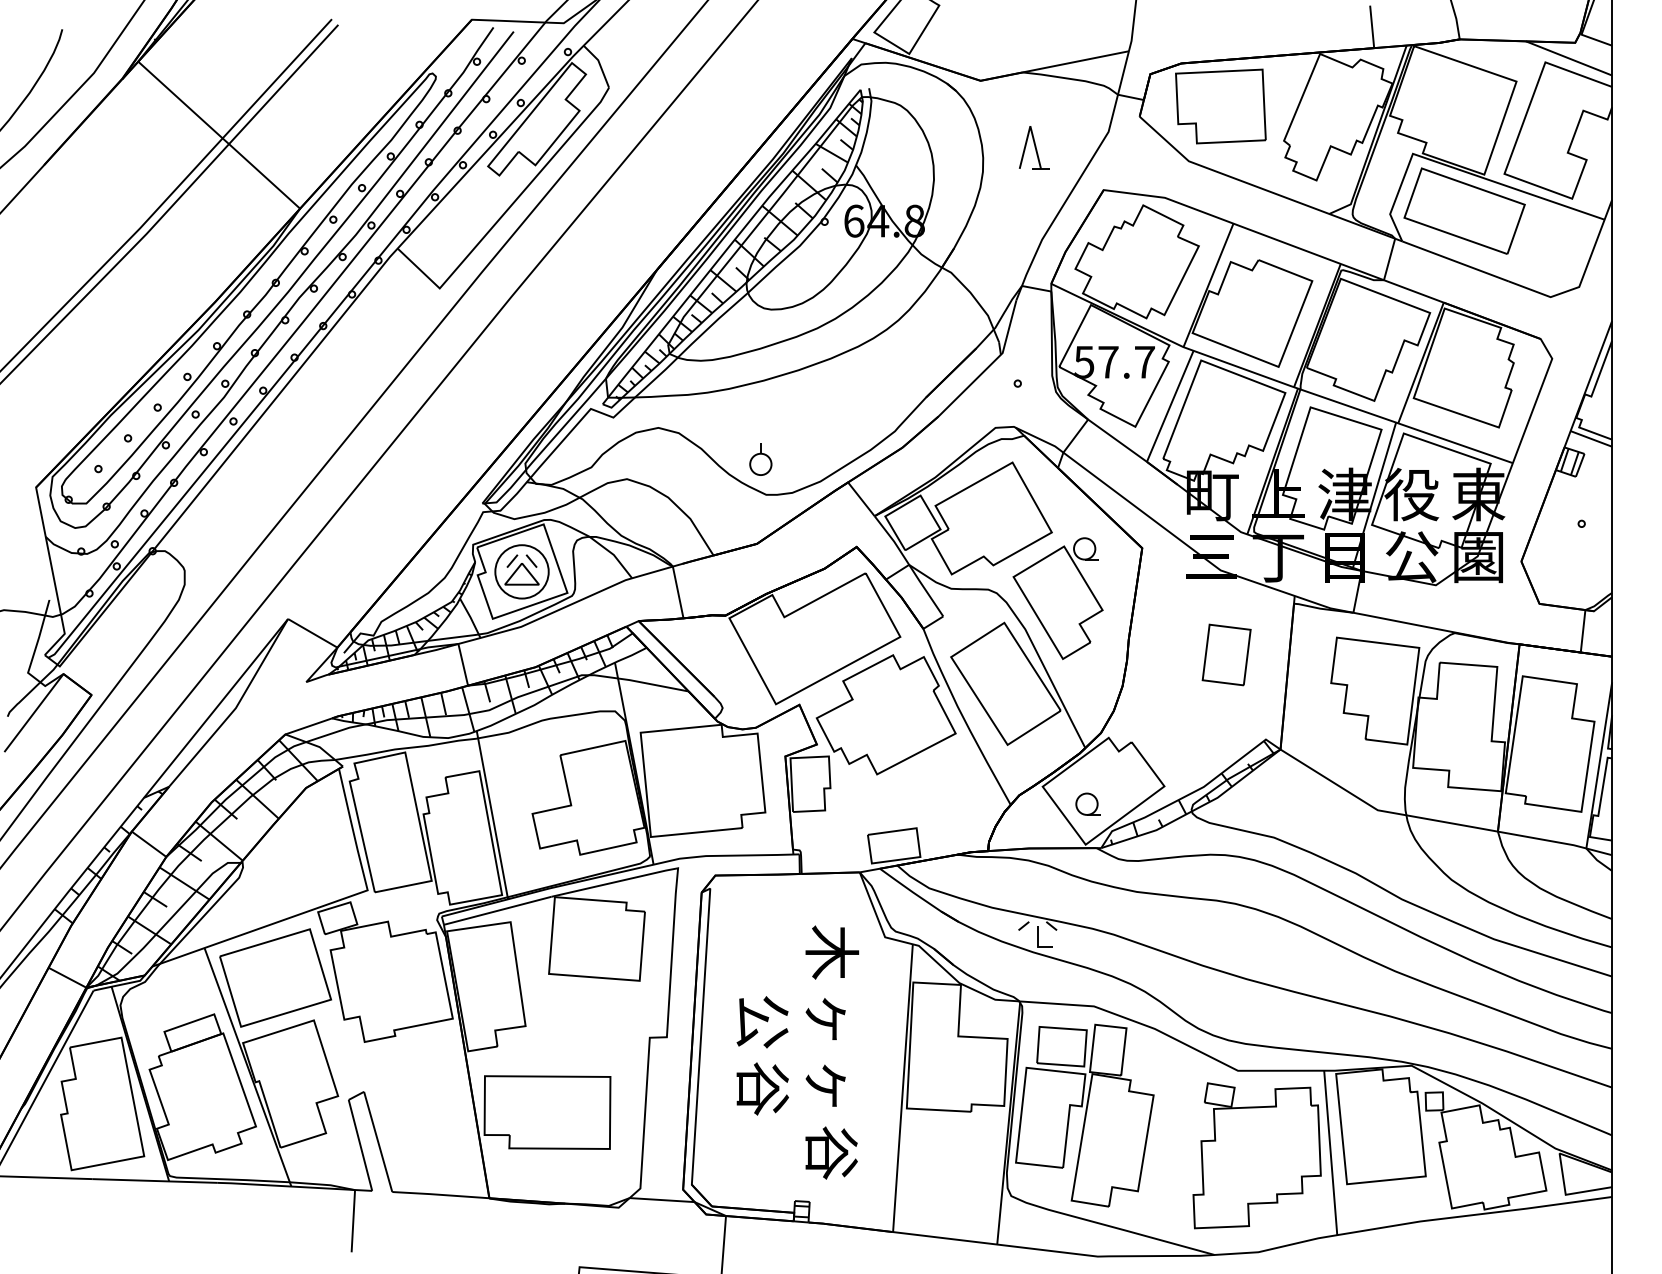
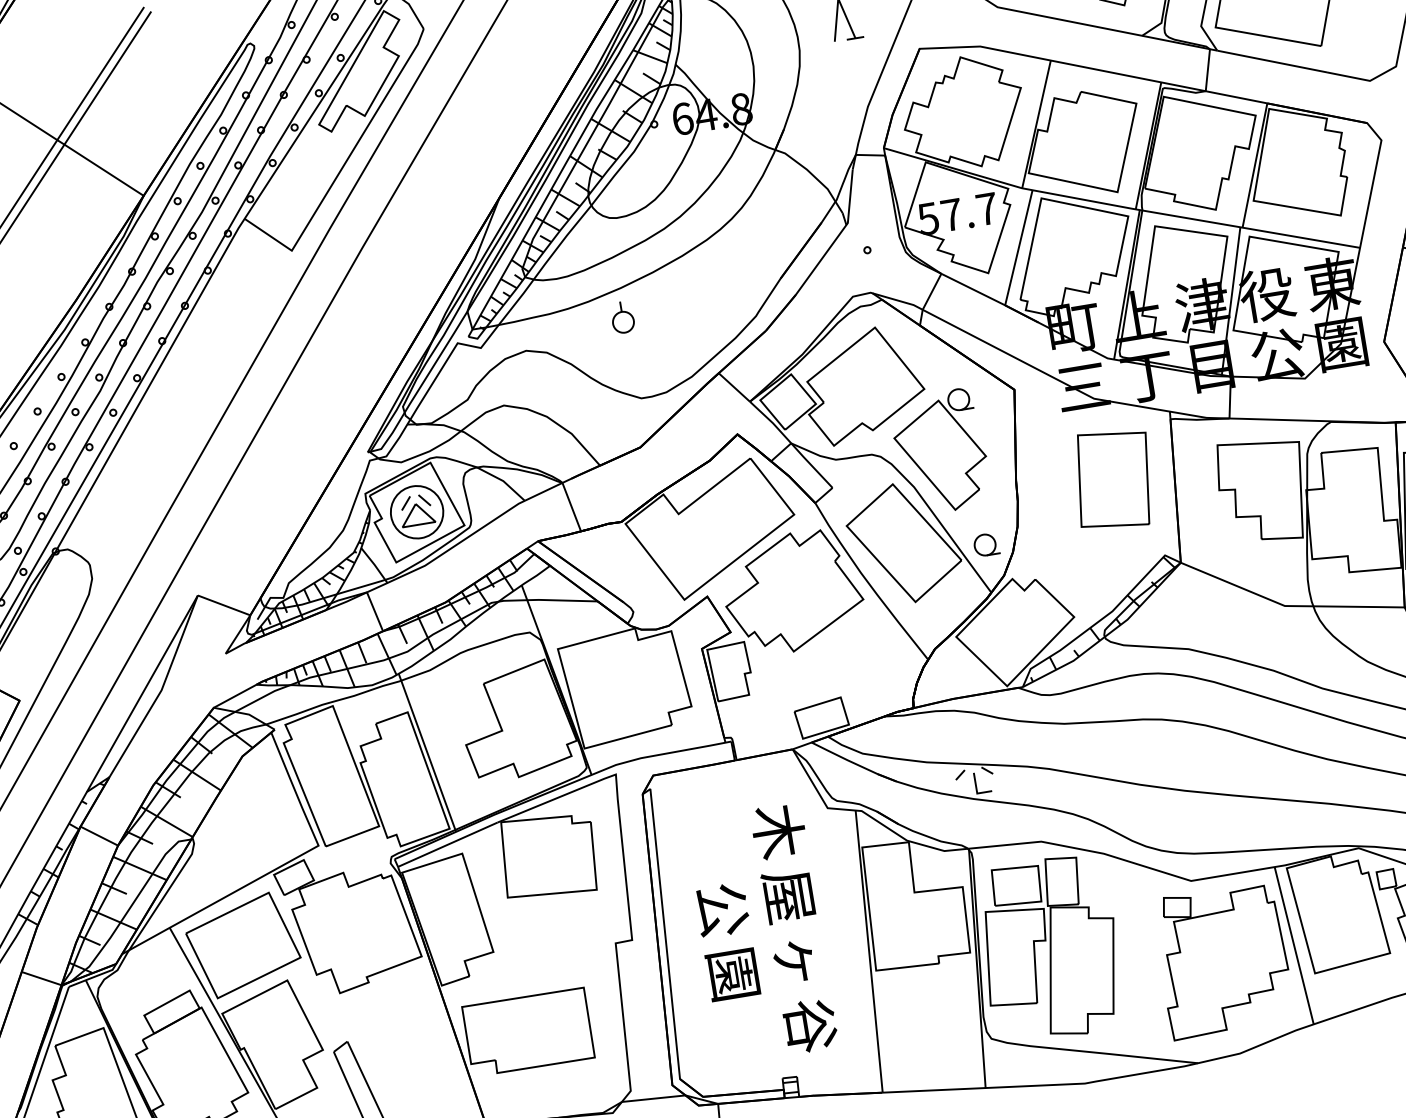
part: (760, 459) -> (622, 317), moved
part: (1226, 654) -> (1113, 479), size x1.67
part: (1087, 803) -> (985, 544), moved
text: (830, 1018) -> (787, 895), ヶ -> 屋
text: (762, 1088) -> (733, 974), 谷 -> 園

